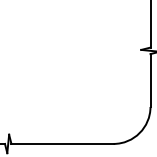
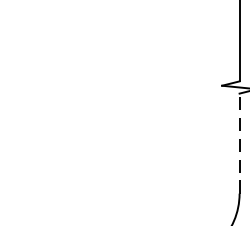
line: (150, 80) -> (239, 143), solid -> dashed

